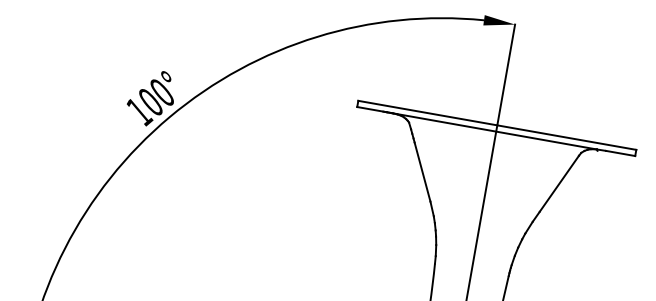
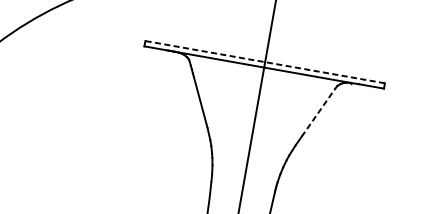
line: (496, 125) -> (264, 62), solid -> dashed
line: (559, 183) -> (318, 112), solid -> dashed

